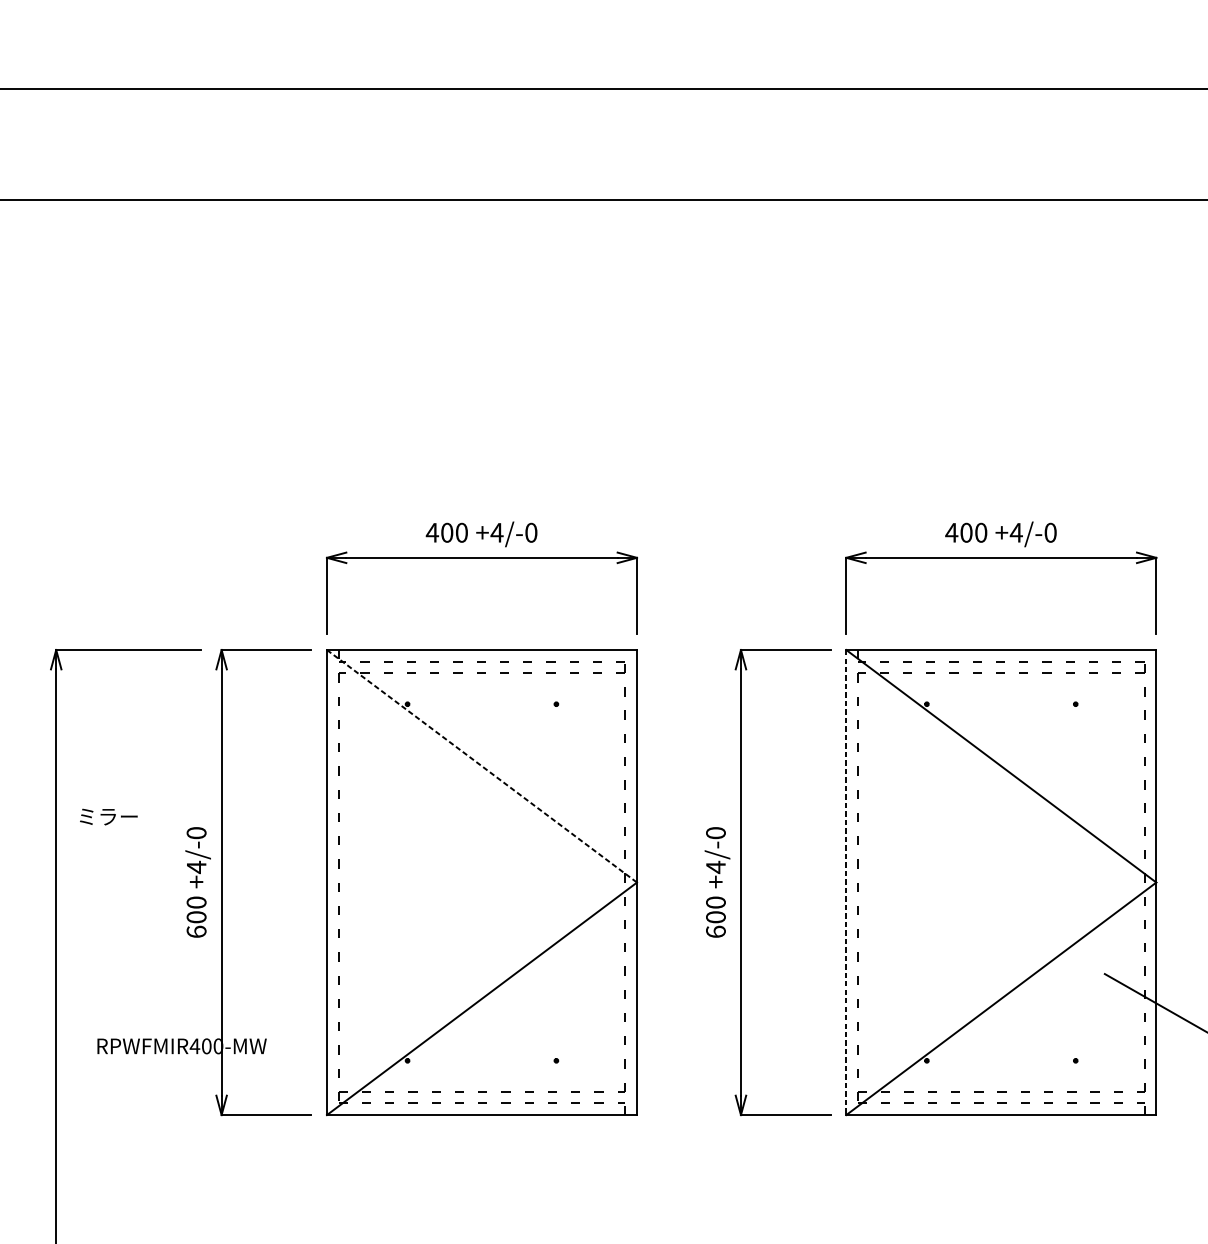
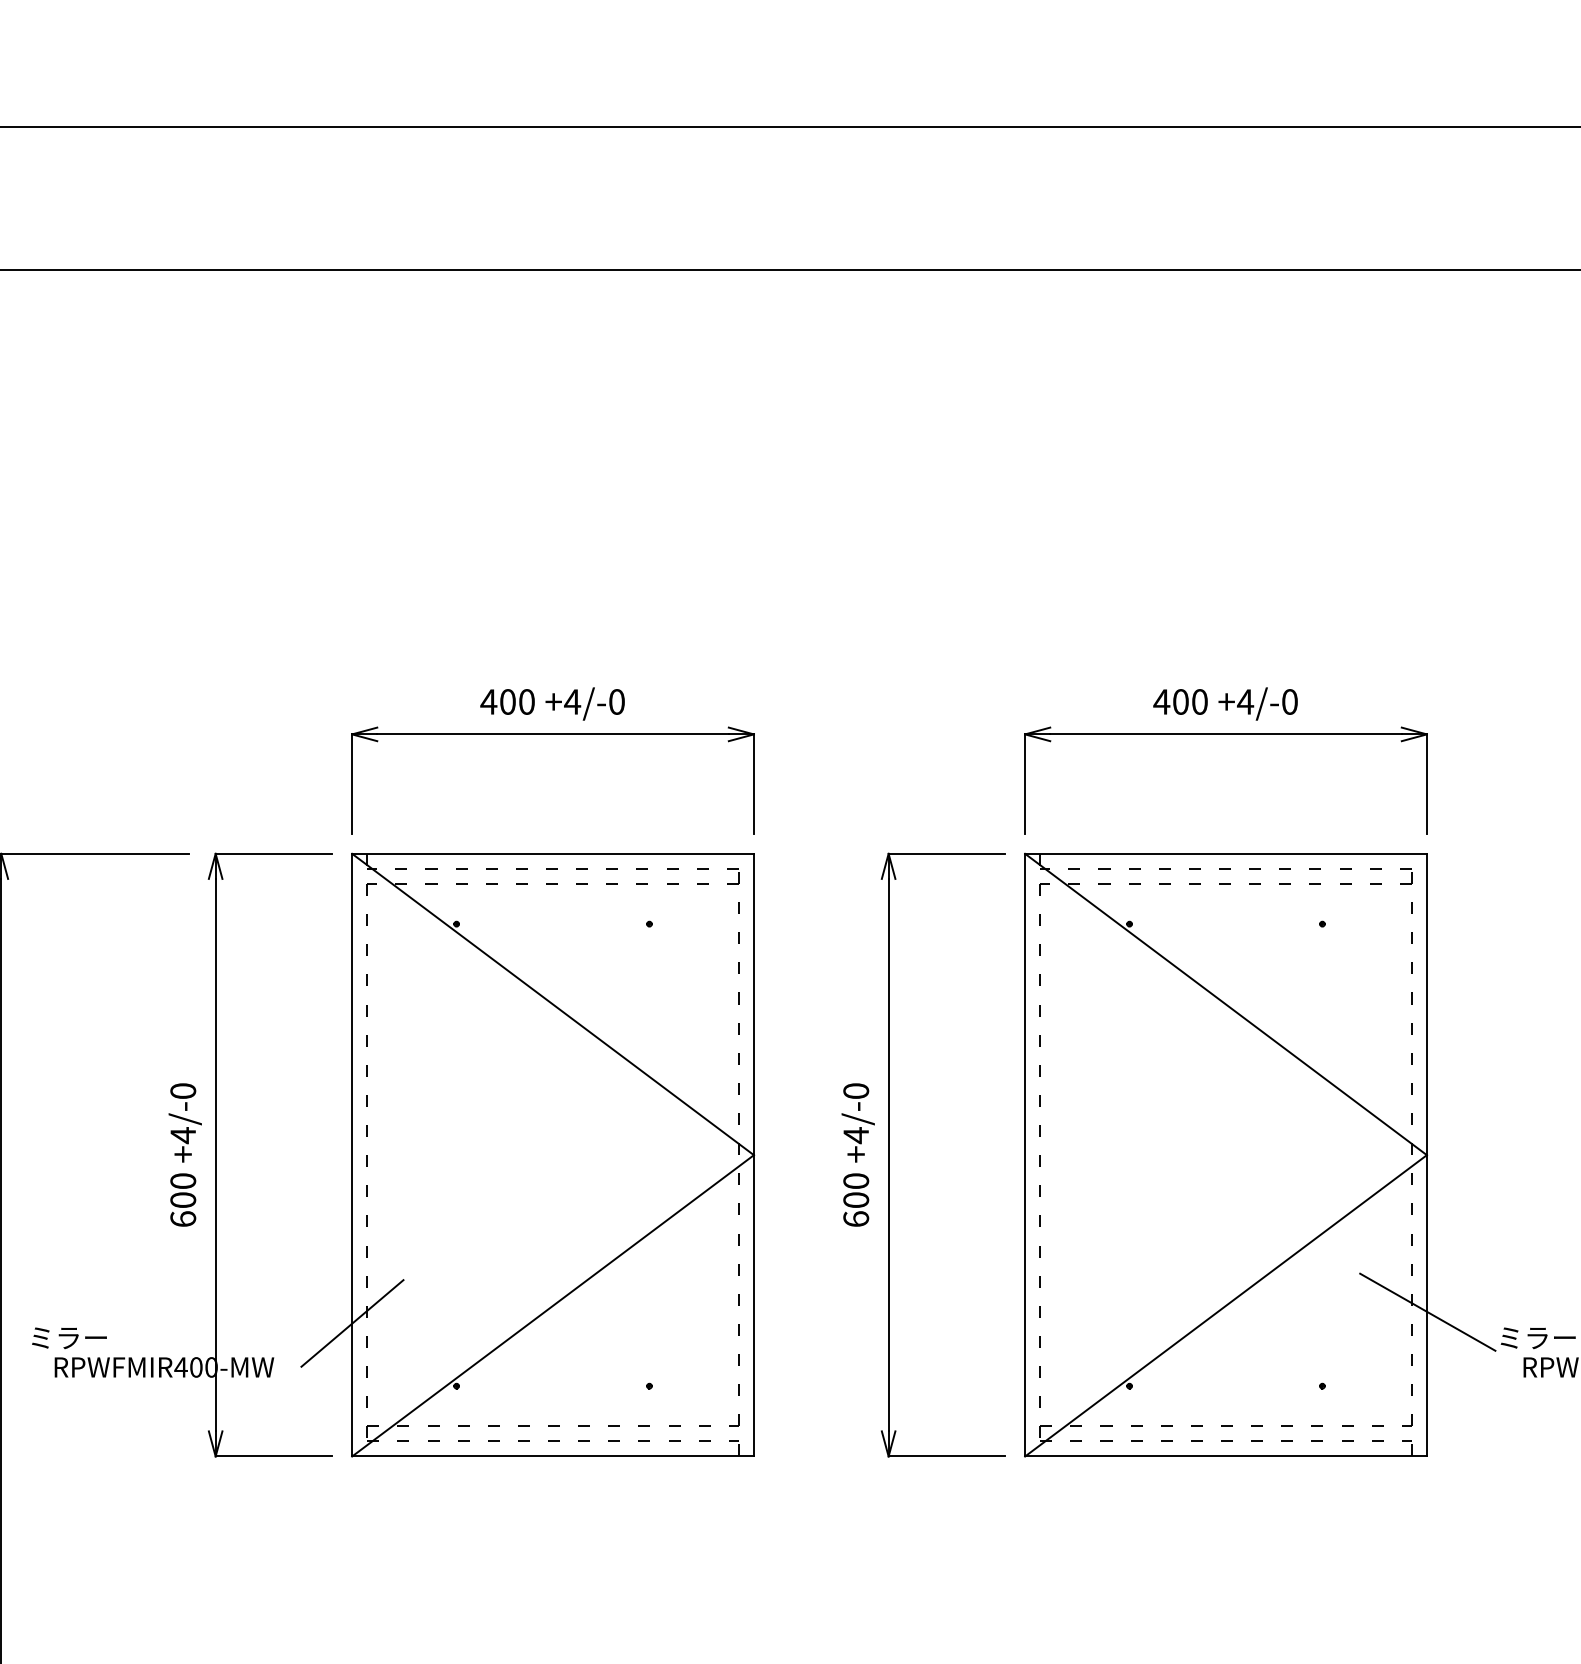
line: (482, 766) -> (553, 1004), dashed -> solid
text: (108, 817) -> (69, 1338), moved
line: (846, 882) -> (1025, 1155), dashed -> solid
line: (327, 1012) -> (352, 1323), added

